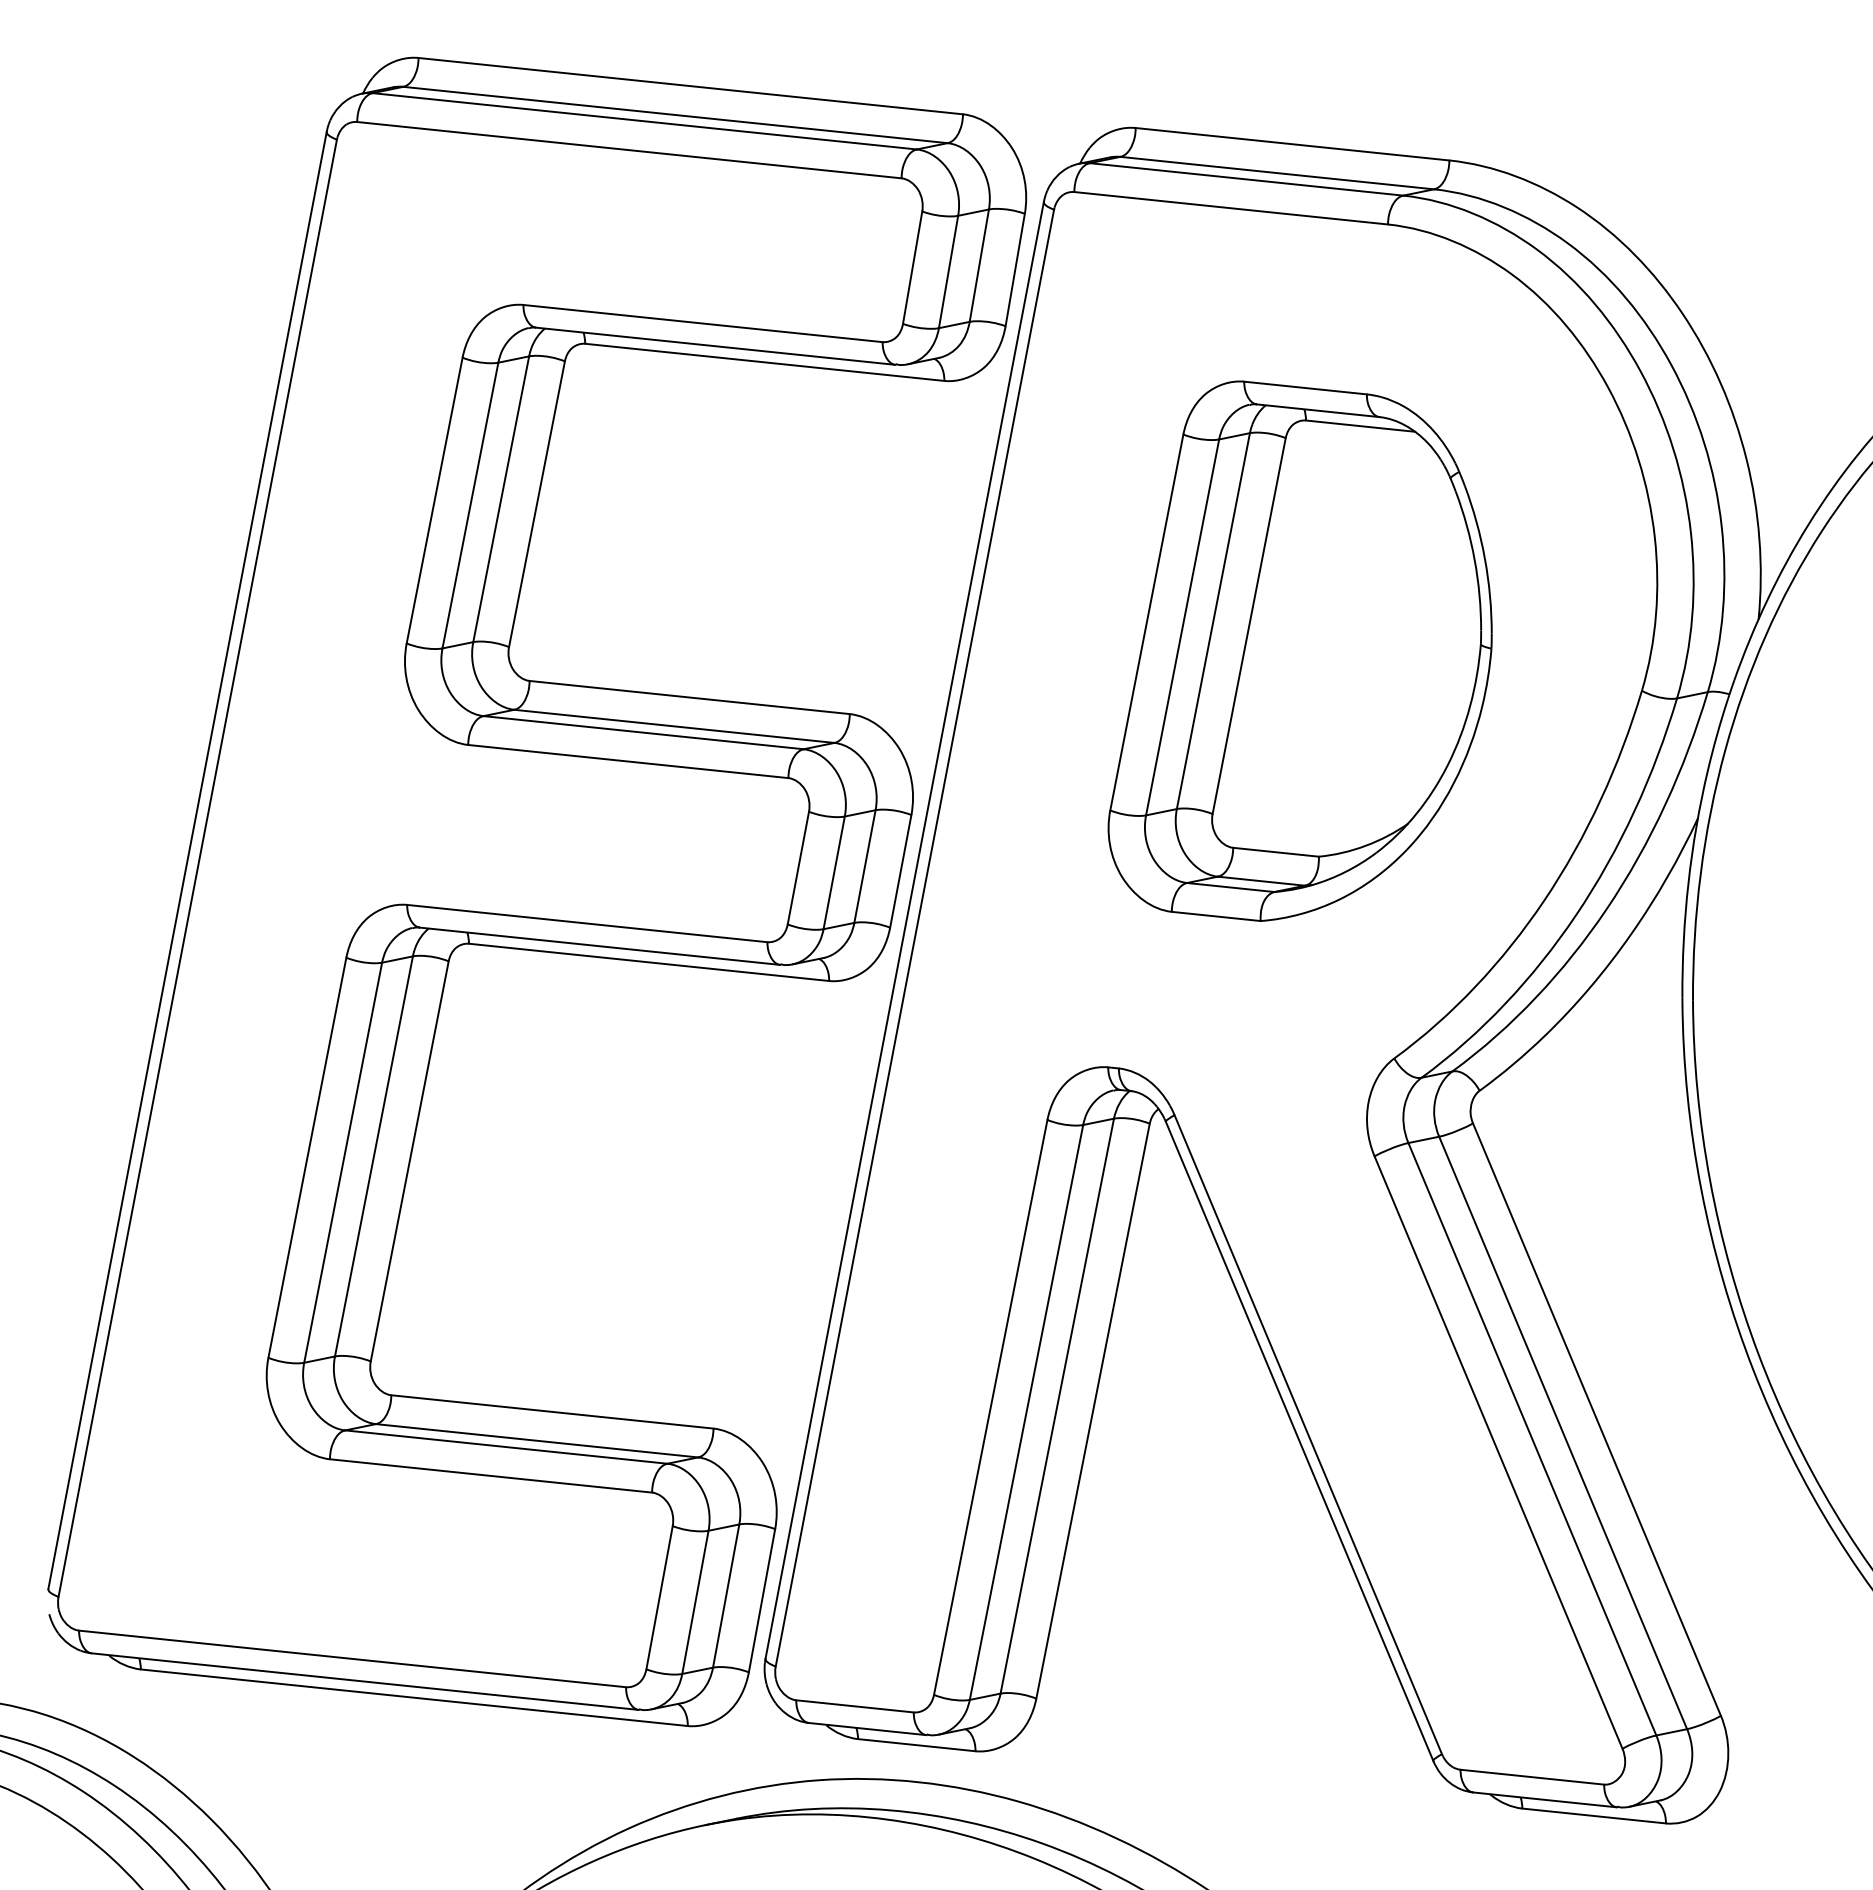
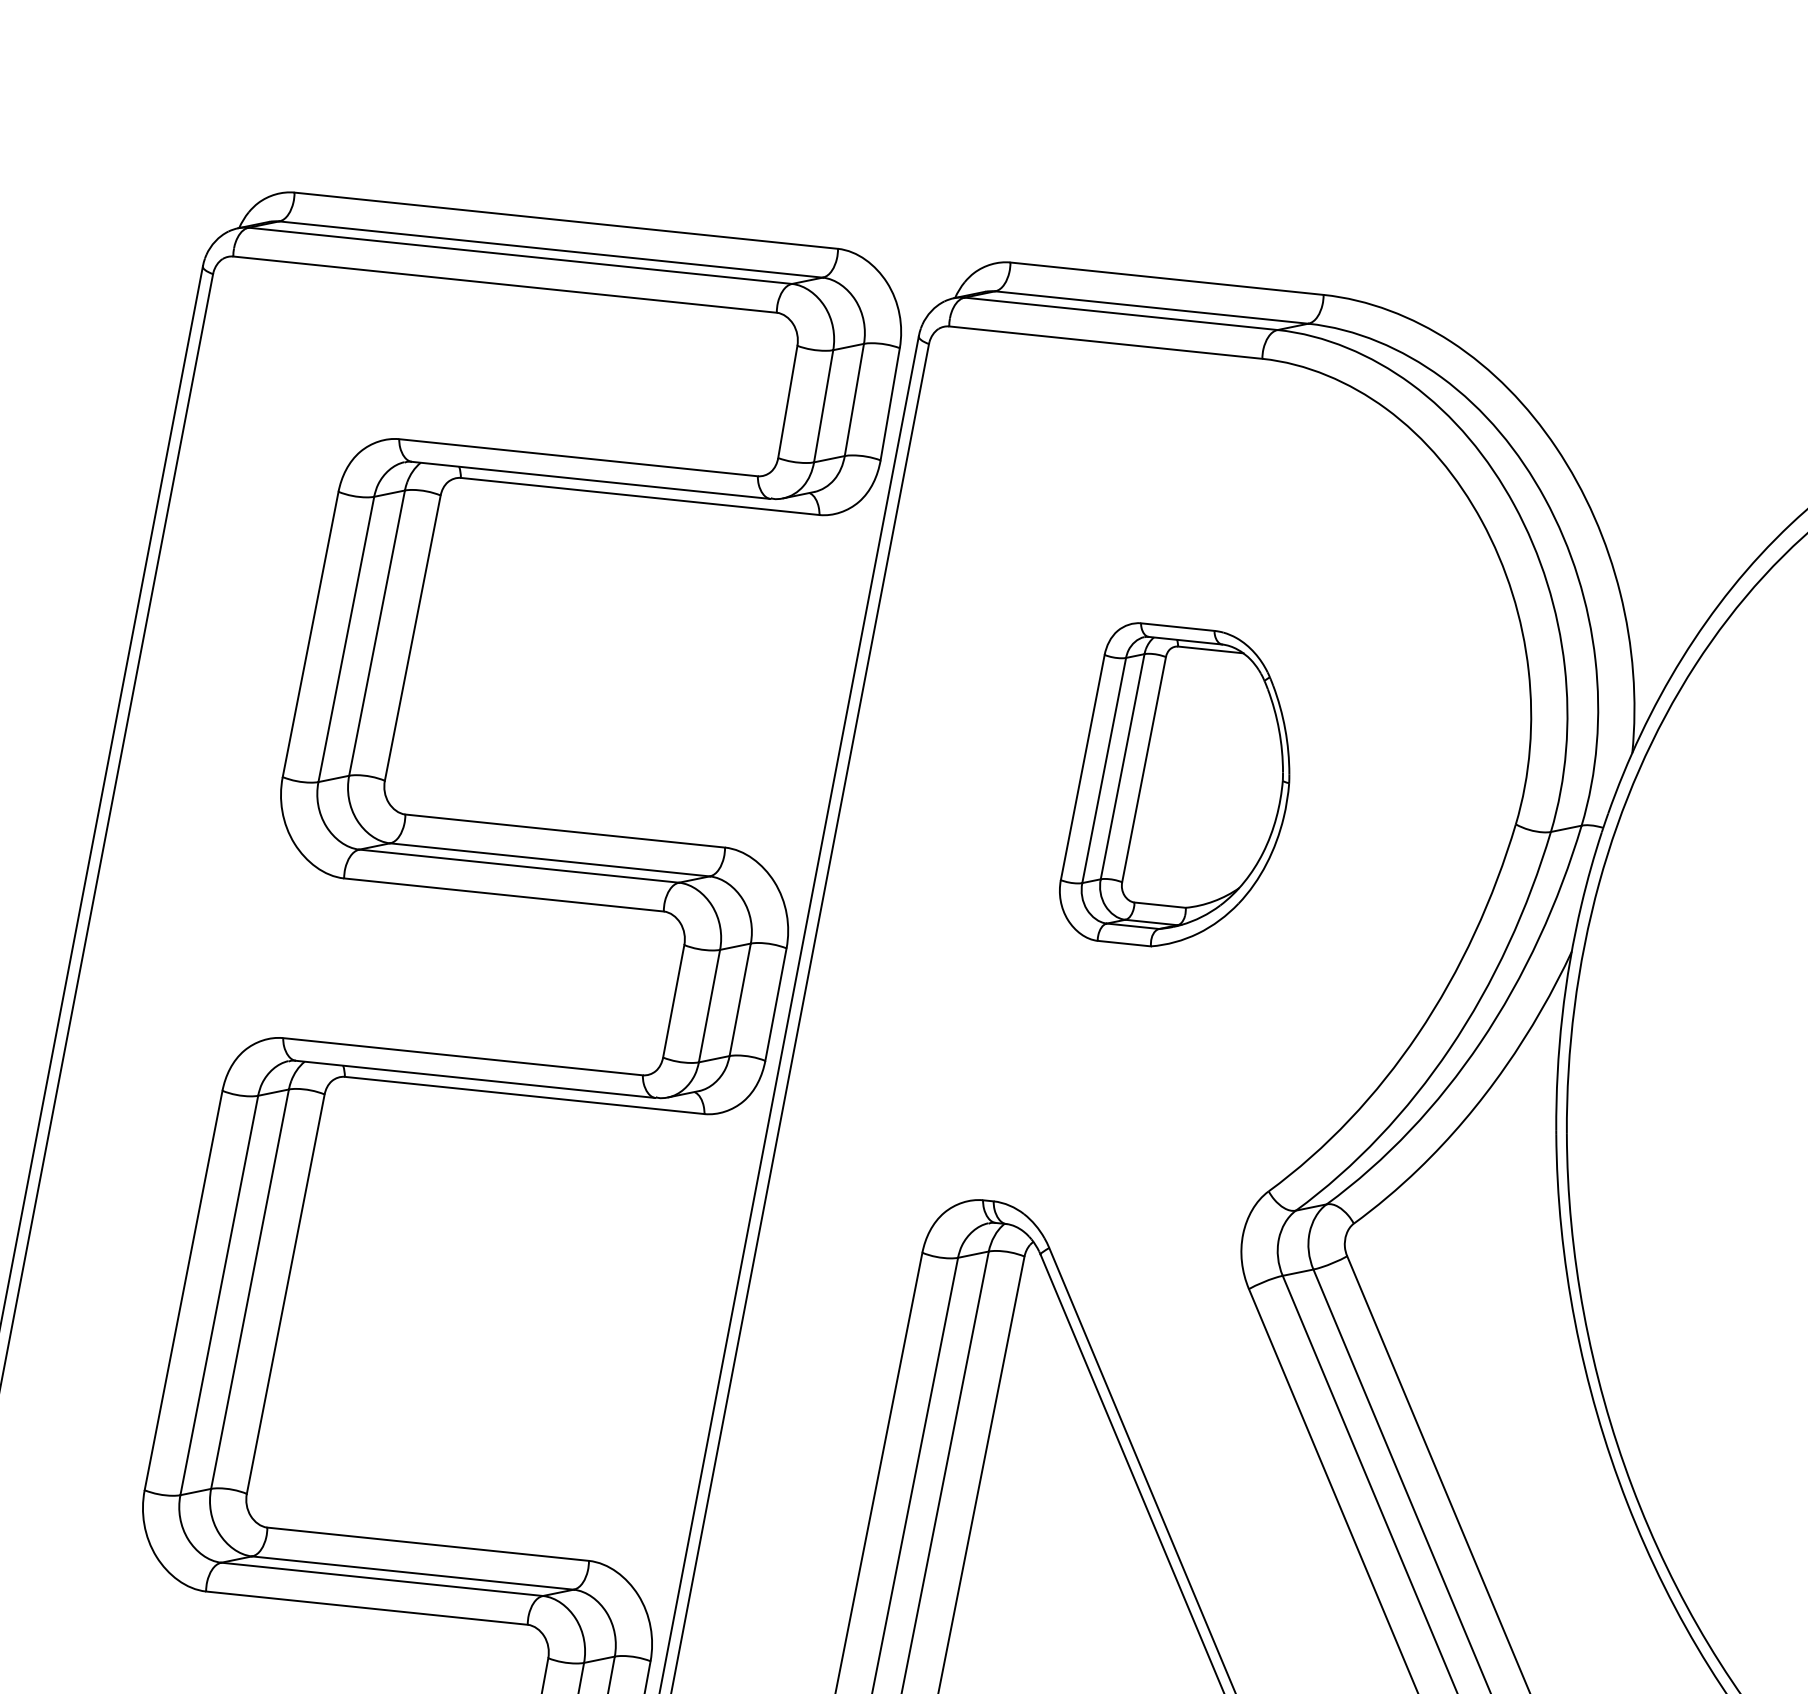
part: (1299, 650) -> (1174, 784), size x0.6

